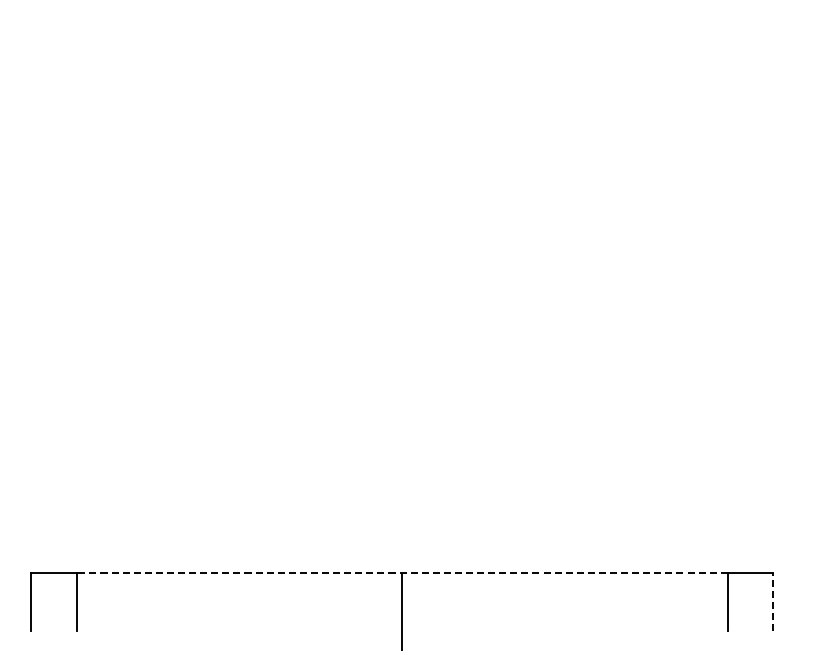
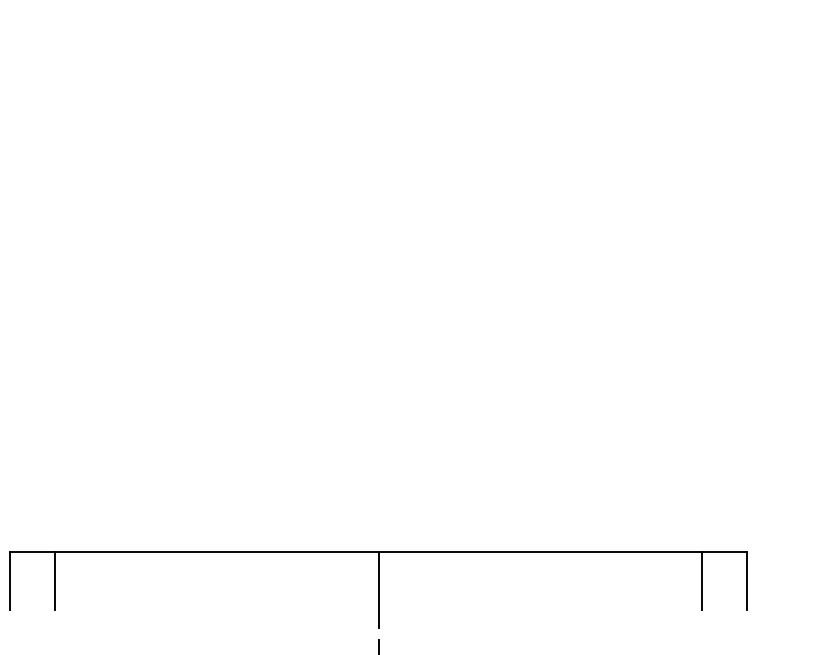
line: (402, 572) -> (378, 551), dashed -> solid
line: (773, 601) -> (747, 580), dashed -> solid

